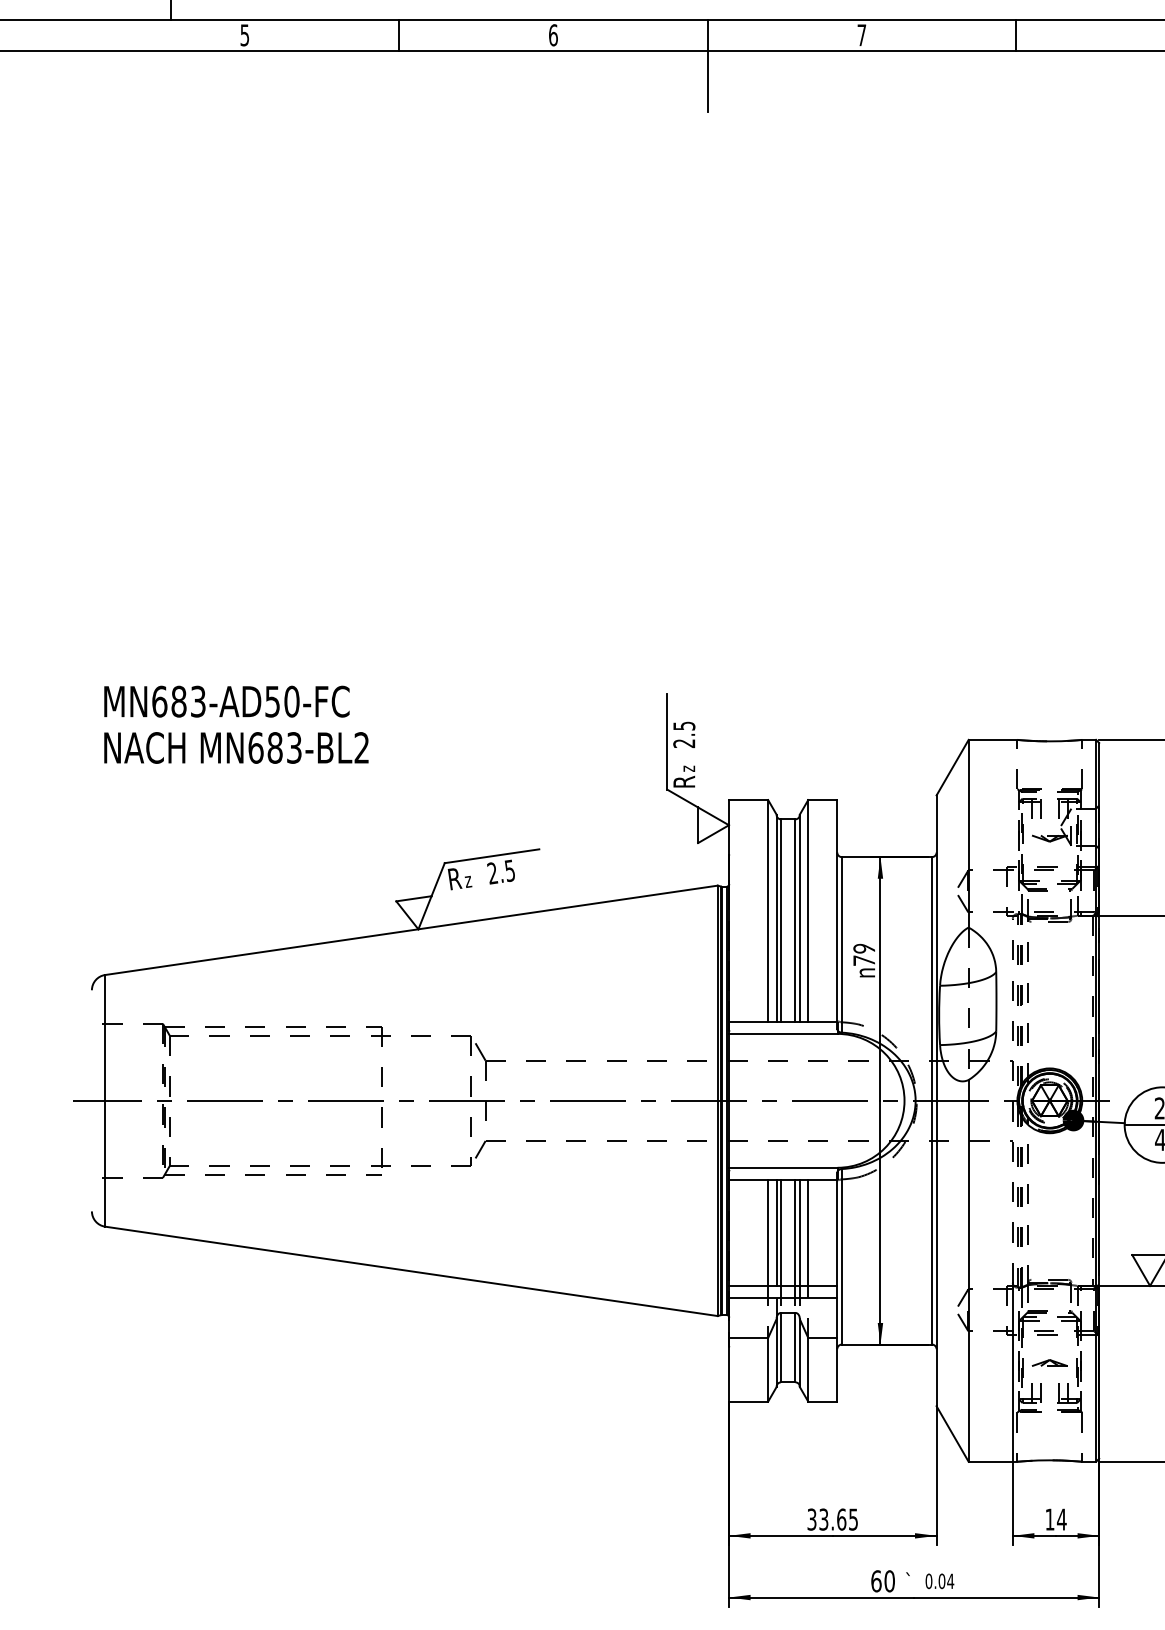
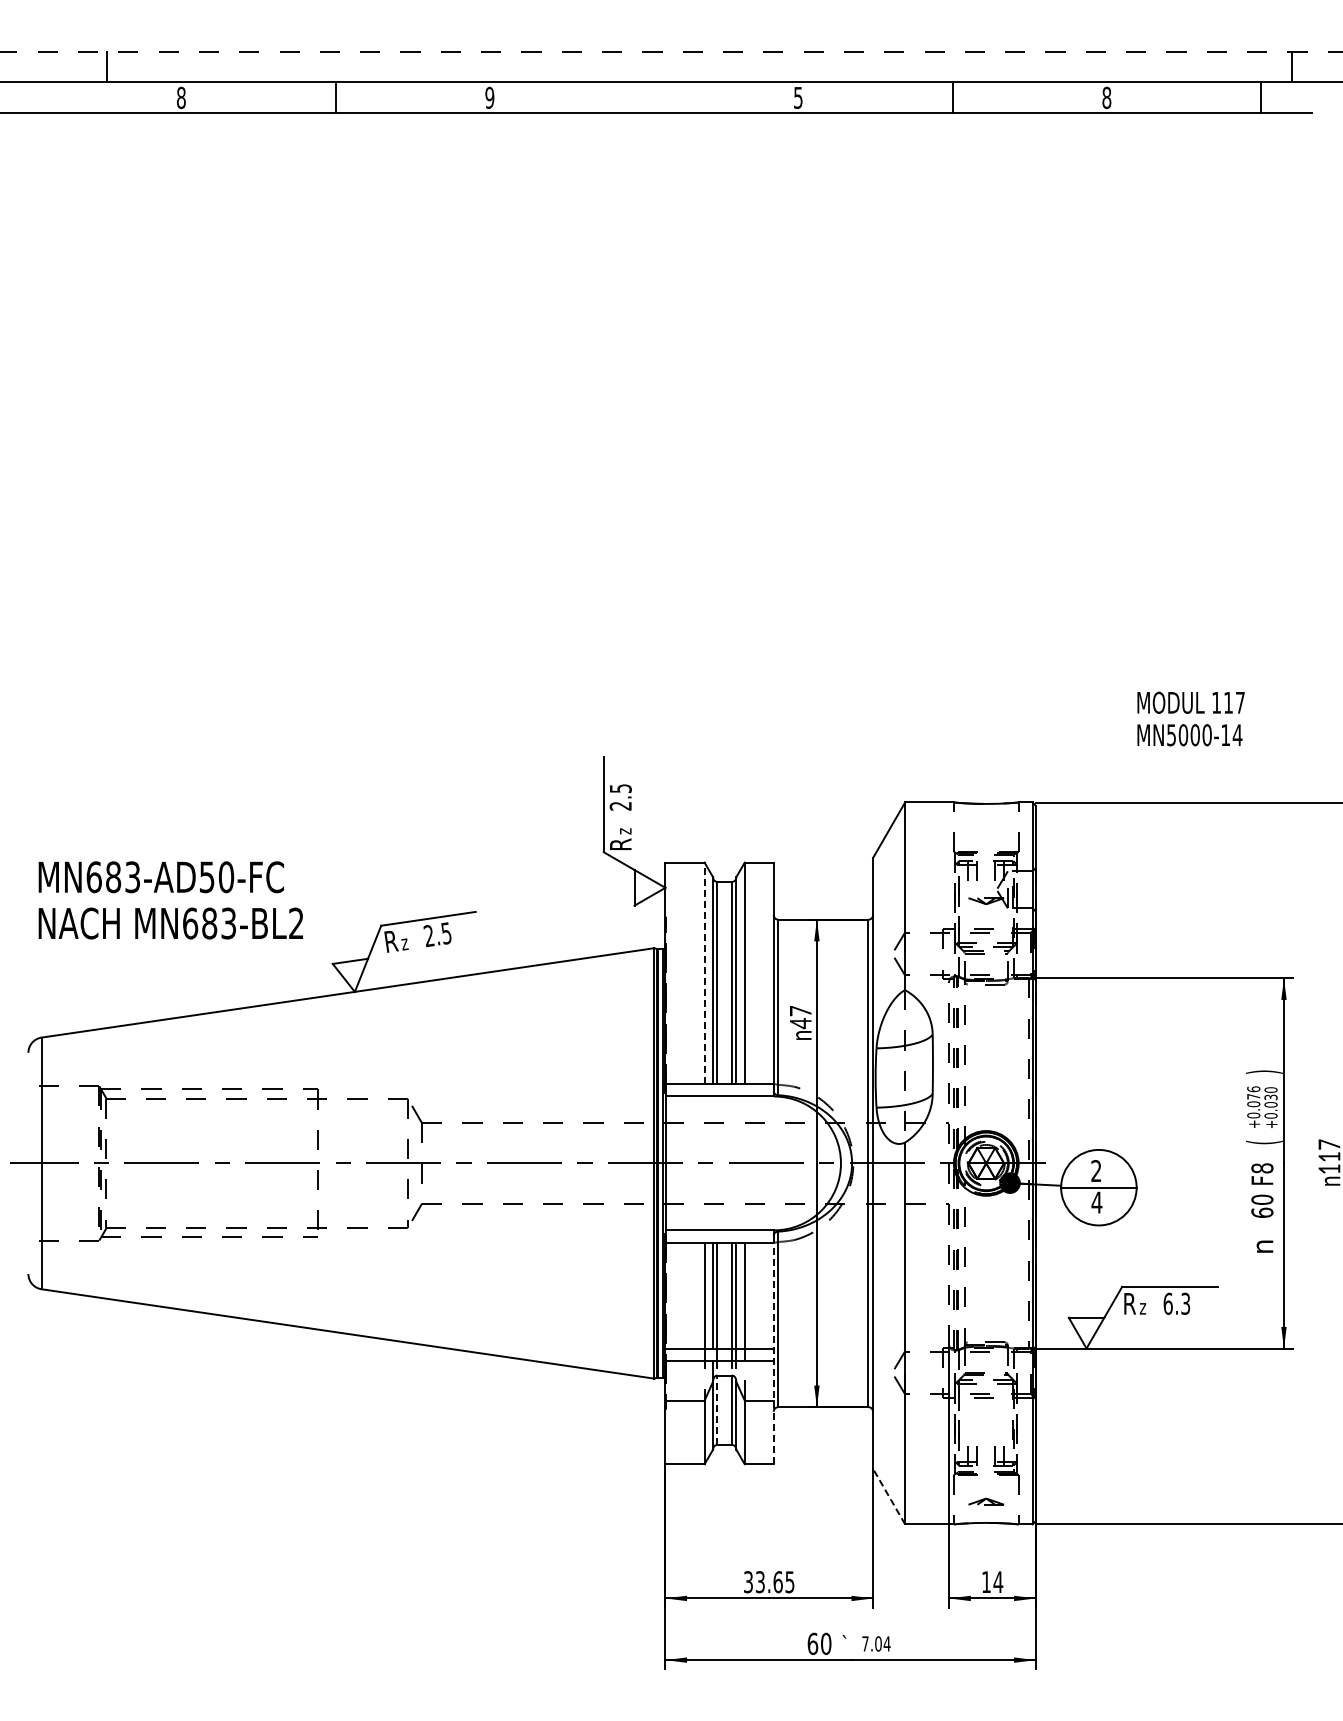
text: (245, 34) -> (181, 97), 5 -> 8
text: (553, 34) -> (489, 97), 6 -> 9
text: (862, 34) -> (798, 97), 7 -> 5
line: (708, 65) -> (644, 128), removed
text: (236, 724) -> (170, 900), moved
line: (768, 910) -> (704, 973), solid -> dashed
text: (864, 954) -> (800, 1017), 79 -> 47
line: (837, 1286) -> (773, 1349), solid -> dashed
line: (781, 1347) -> (717, 1410), solid -> dashed
part: (1050, 1362) -> (986, 1501), moved
line: (952, 1433) -> (888, 1496), solid -> dashed
text: (929, 1580) -> (865, 1643), 0.04 -> 7.04

